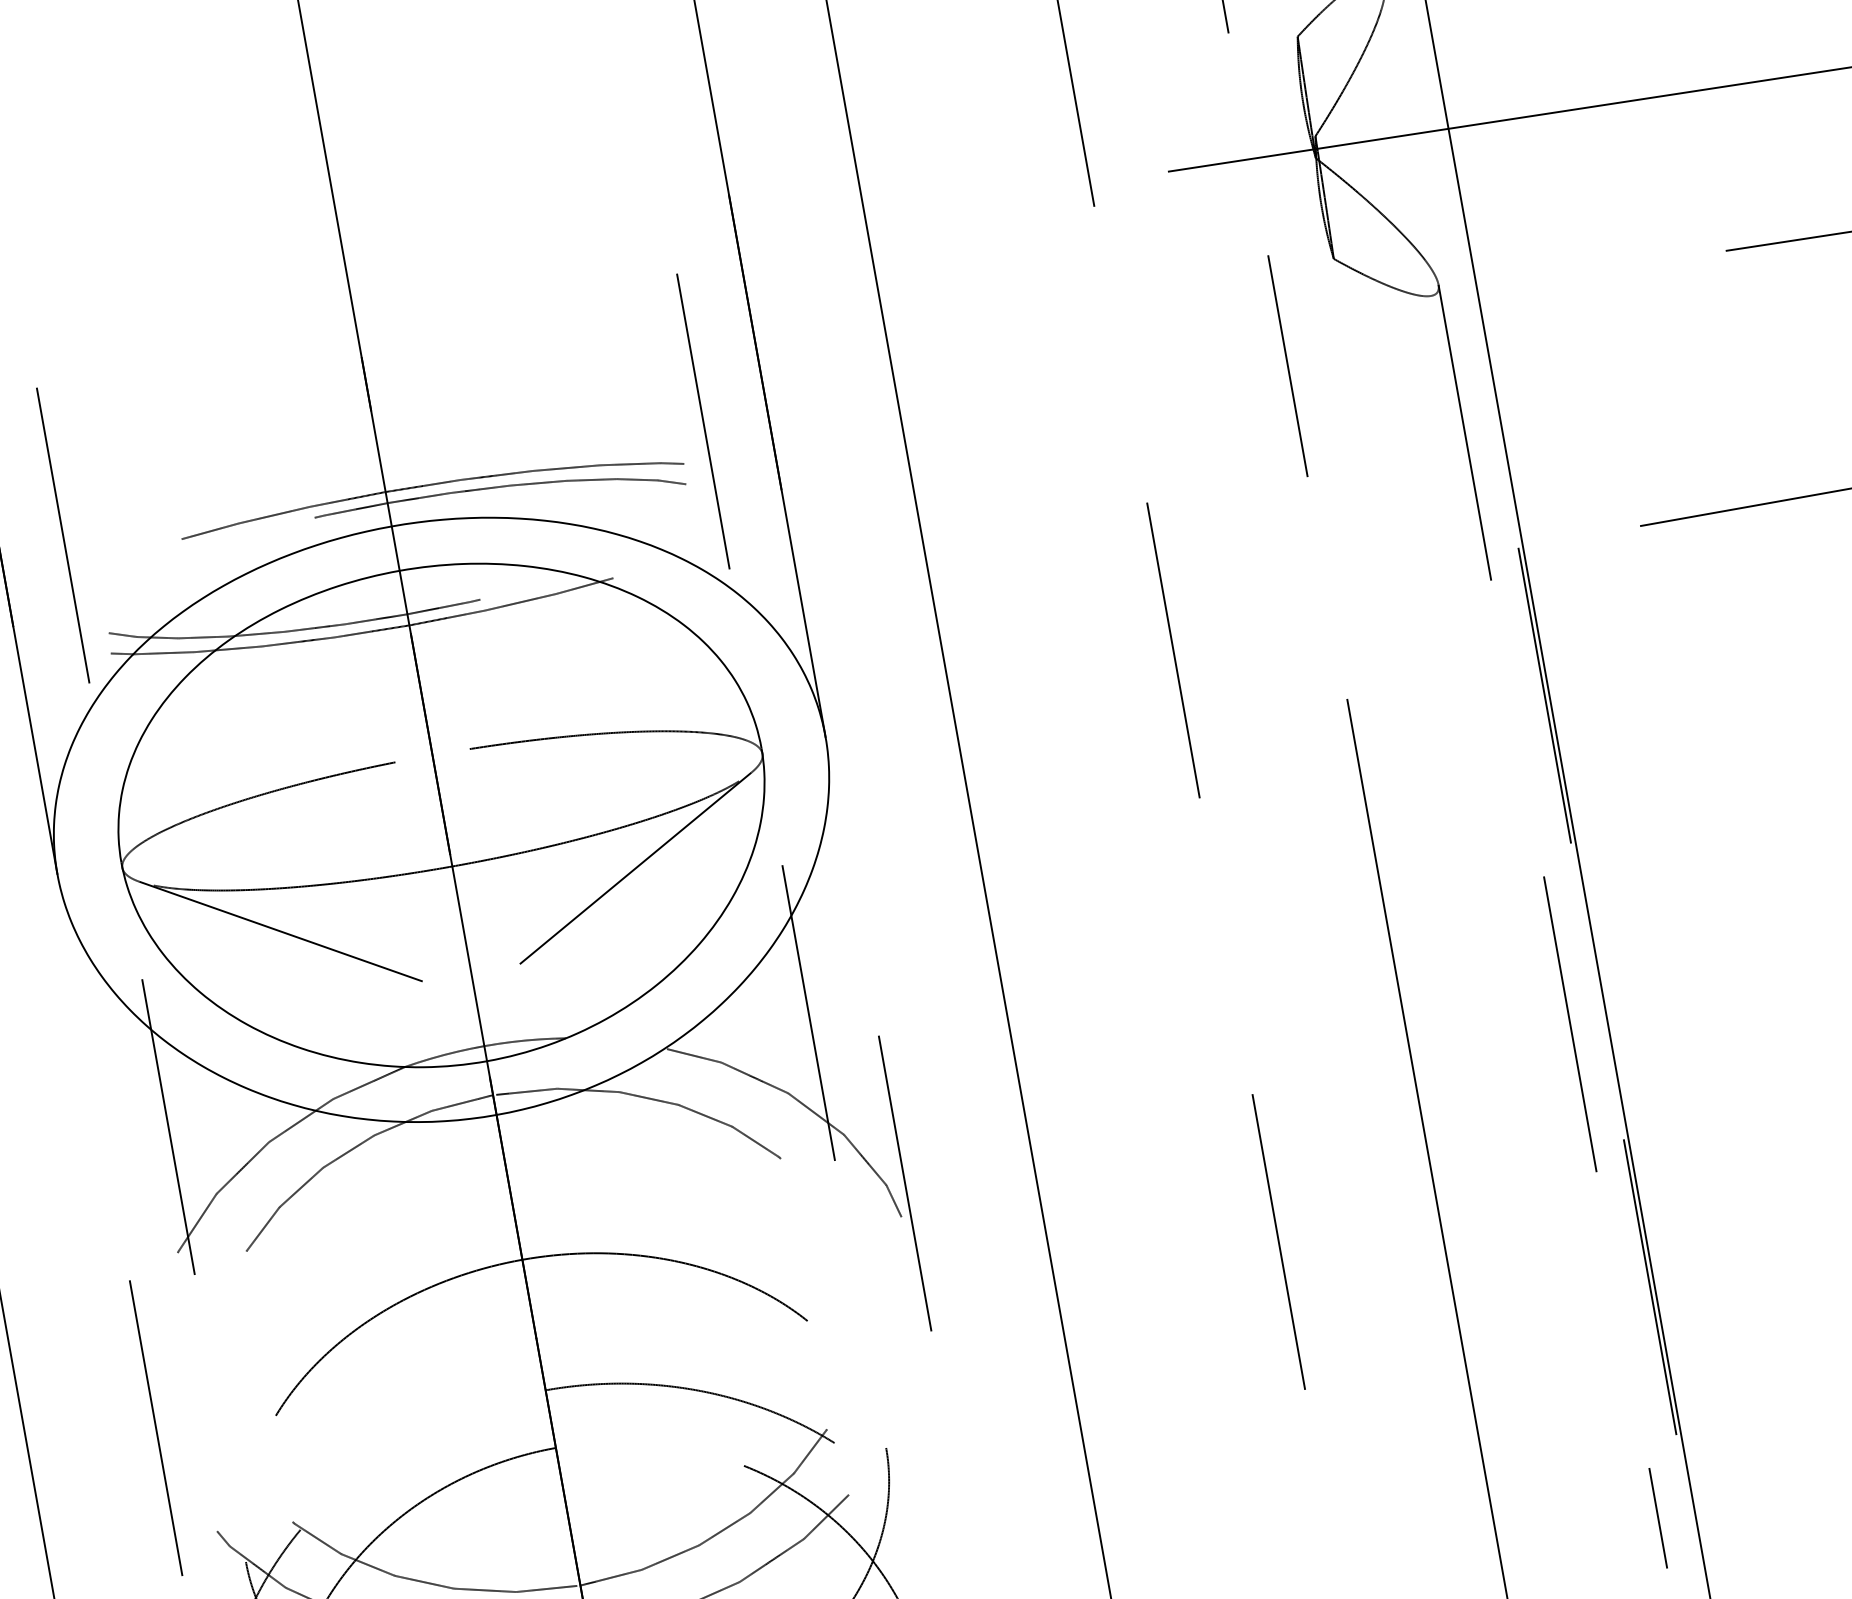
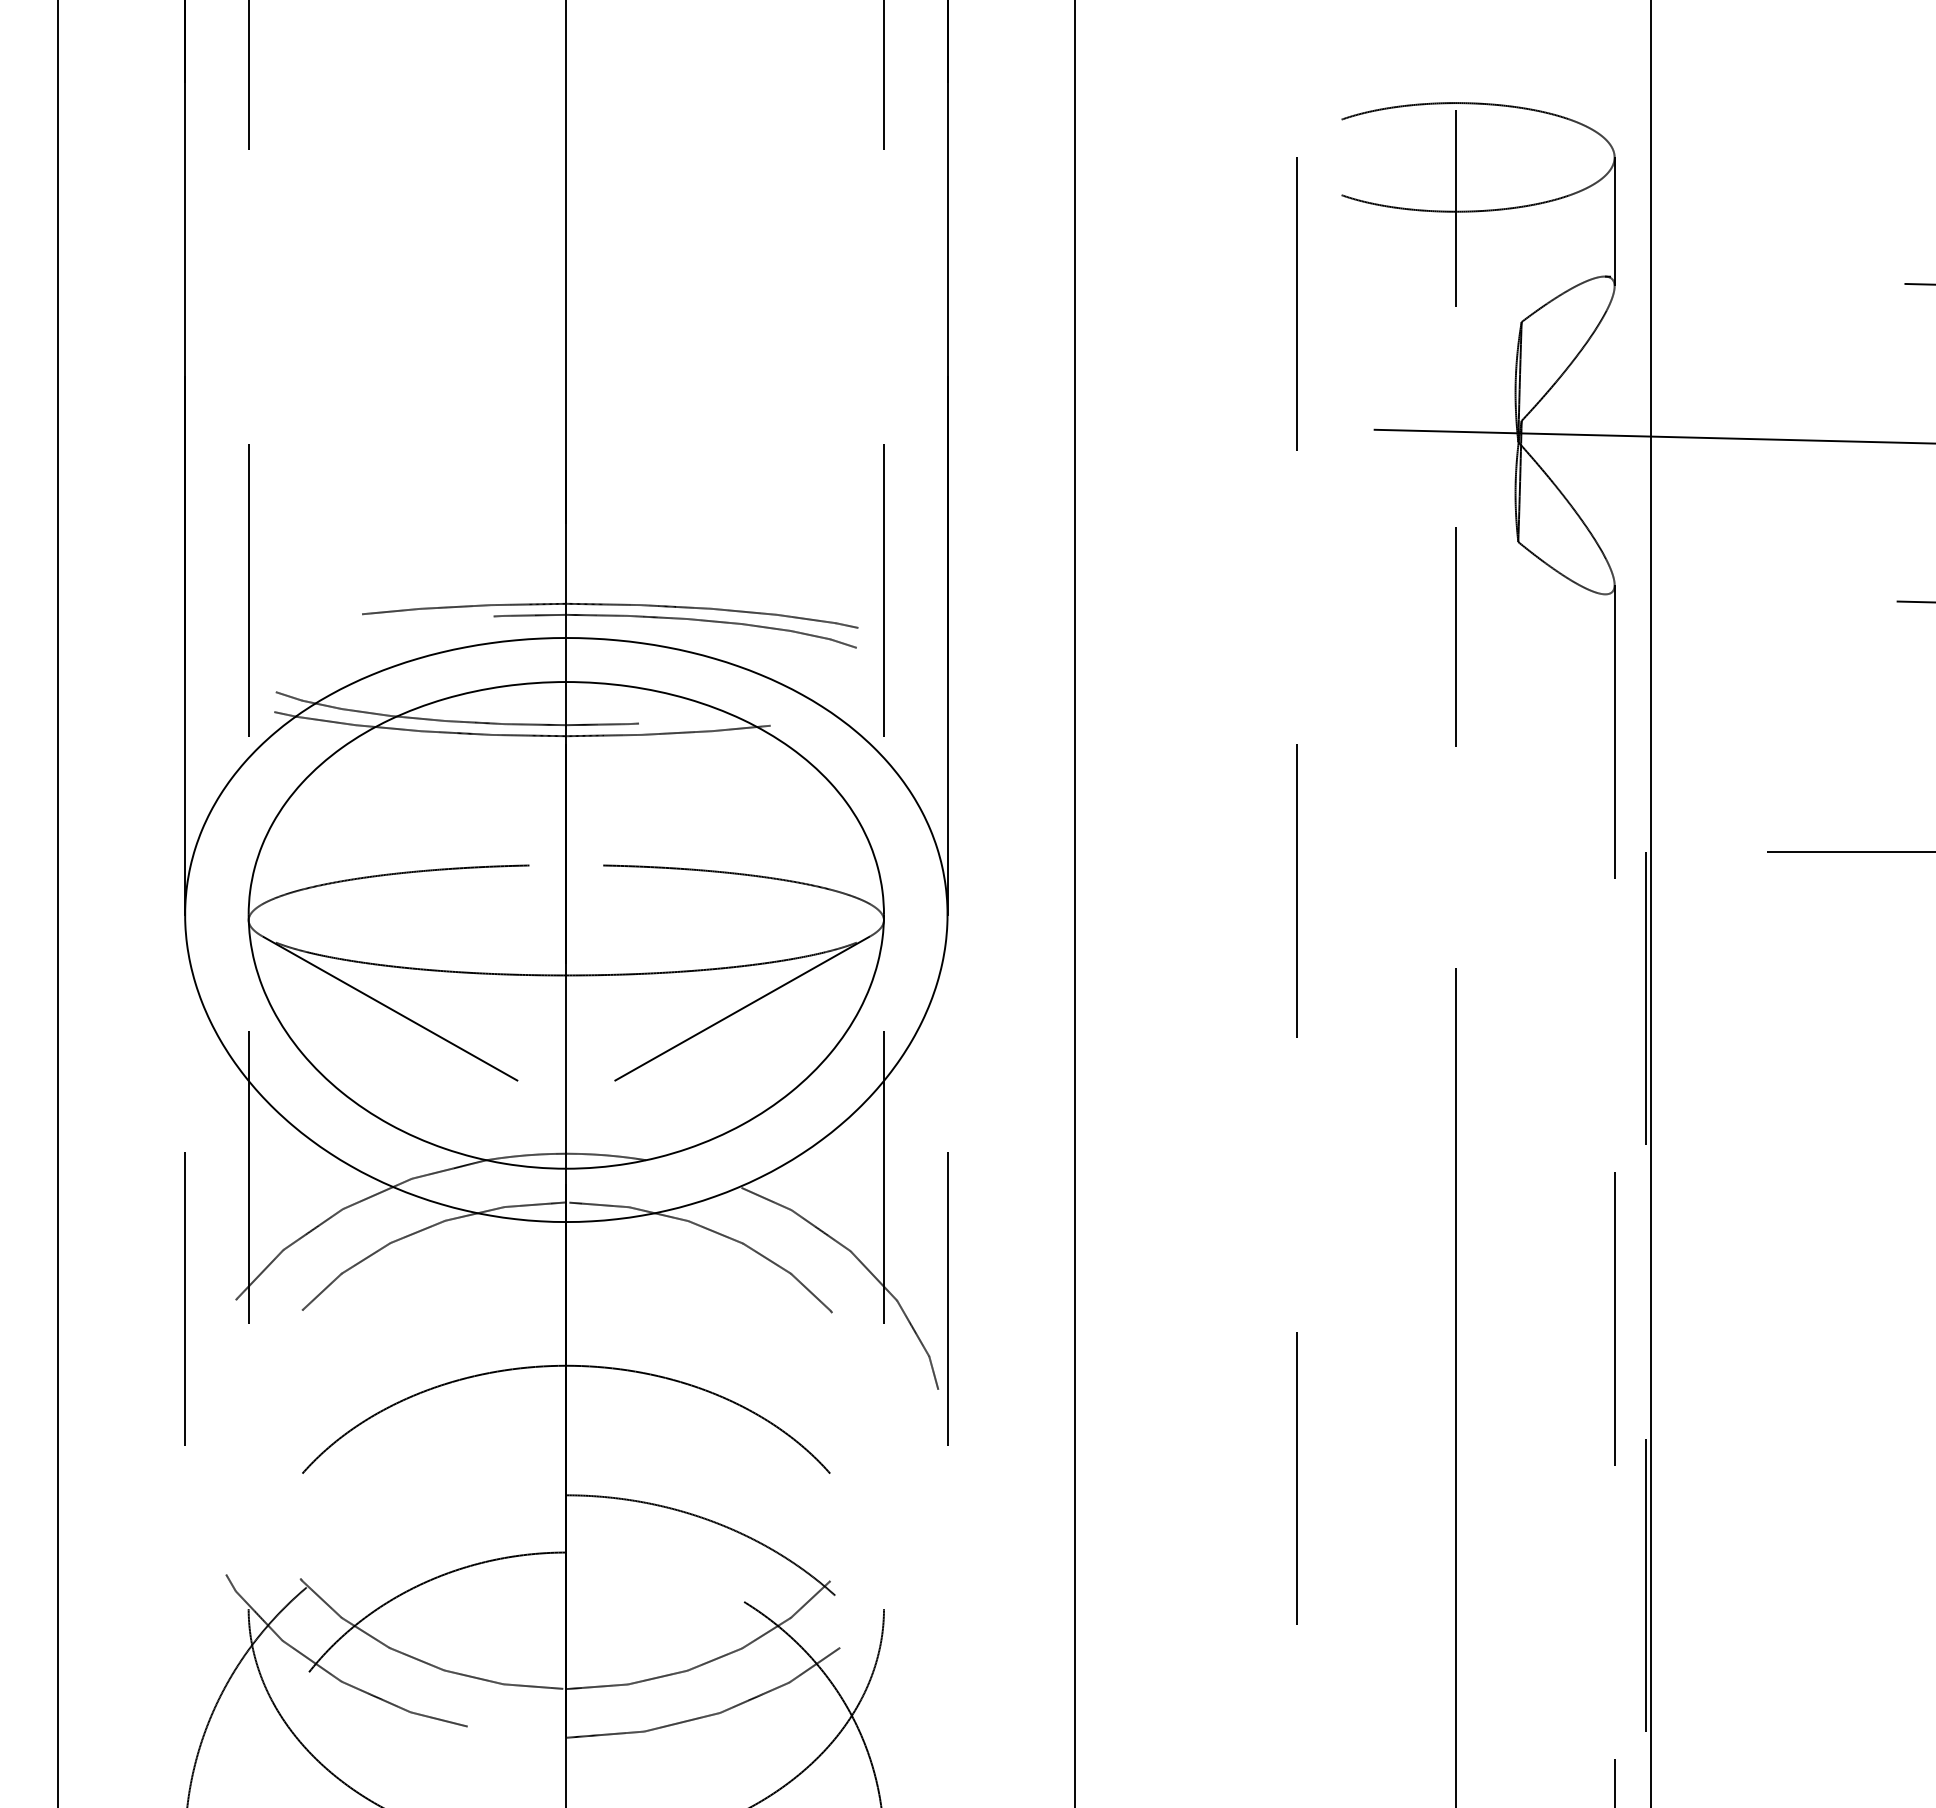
line: (904, 1183) -> (947, 1298), moved
line: (155, 1427) -> (184, 1298), moved

